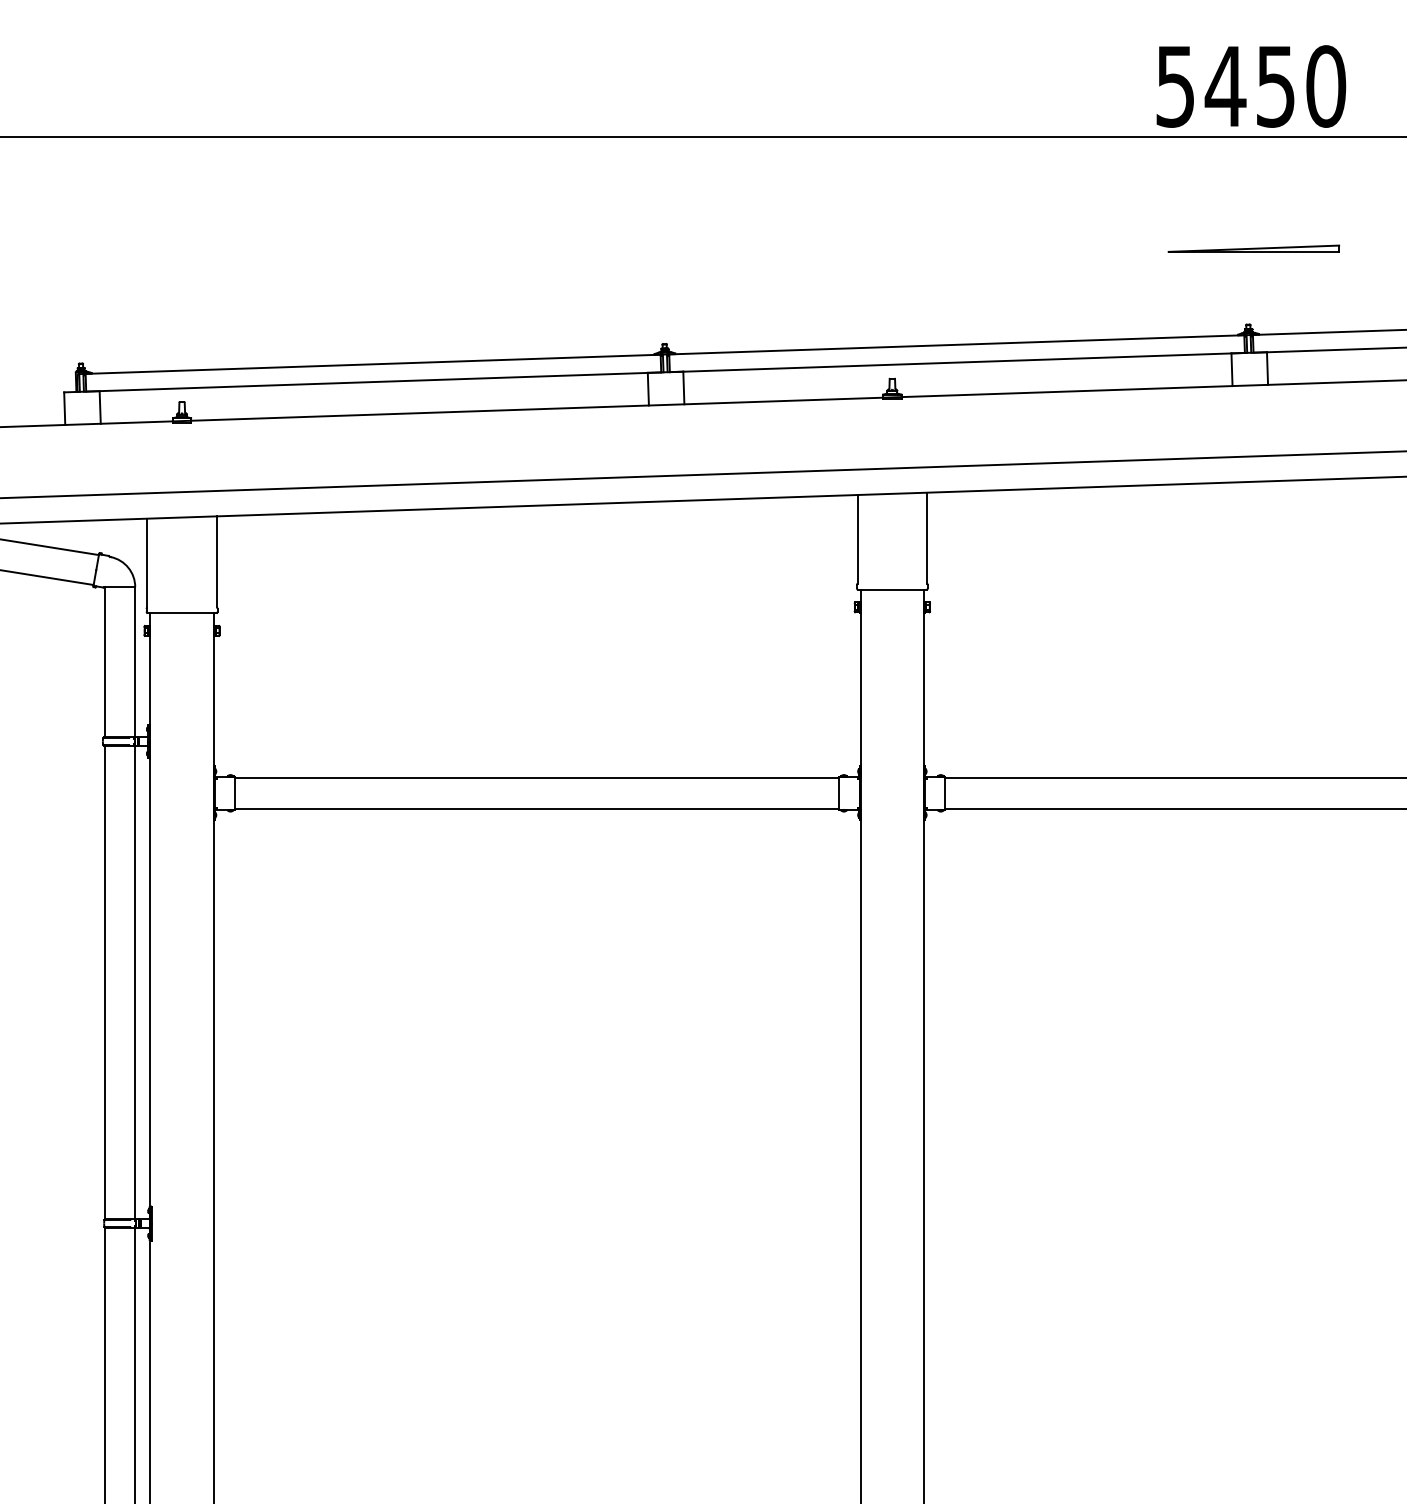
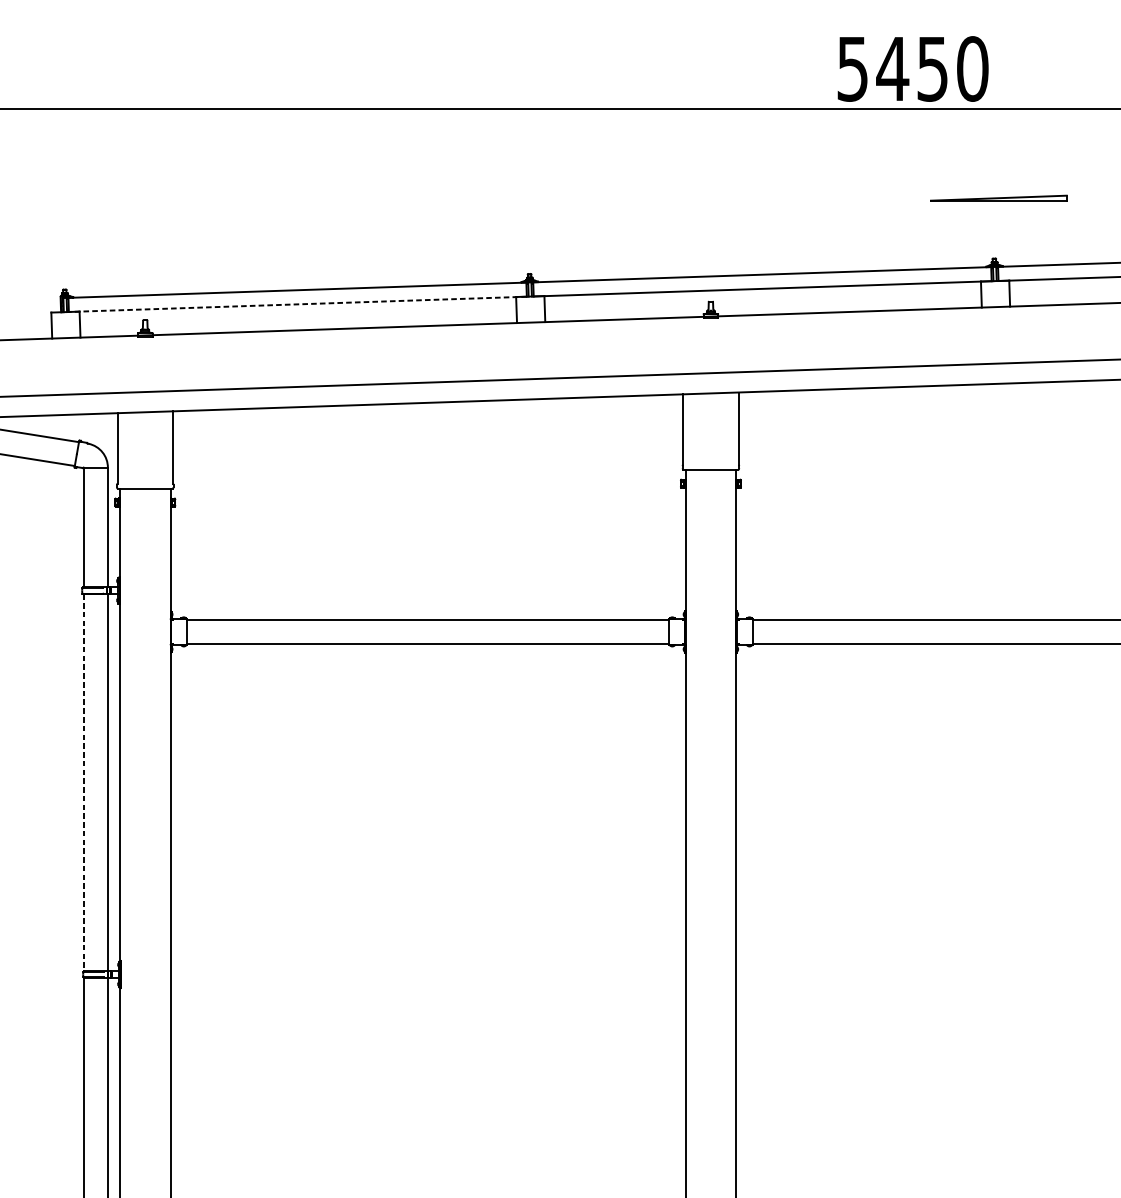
text: (1251, 86) -> (913, 68), moved
line: (373, 382) -> (297, 304), solid -> dashed
line: (104, 983) -> (83, 783), solid -> dashed

